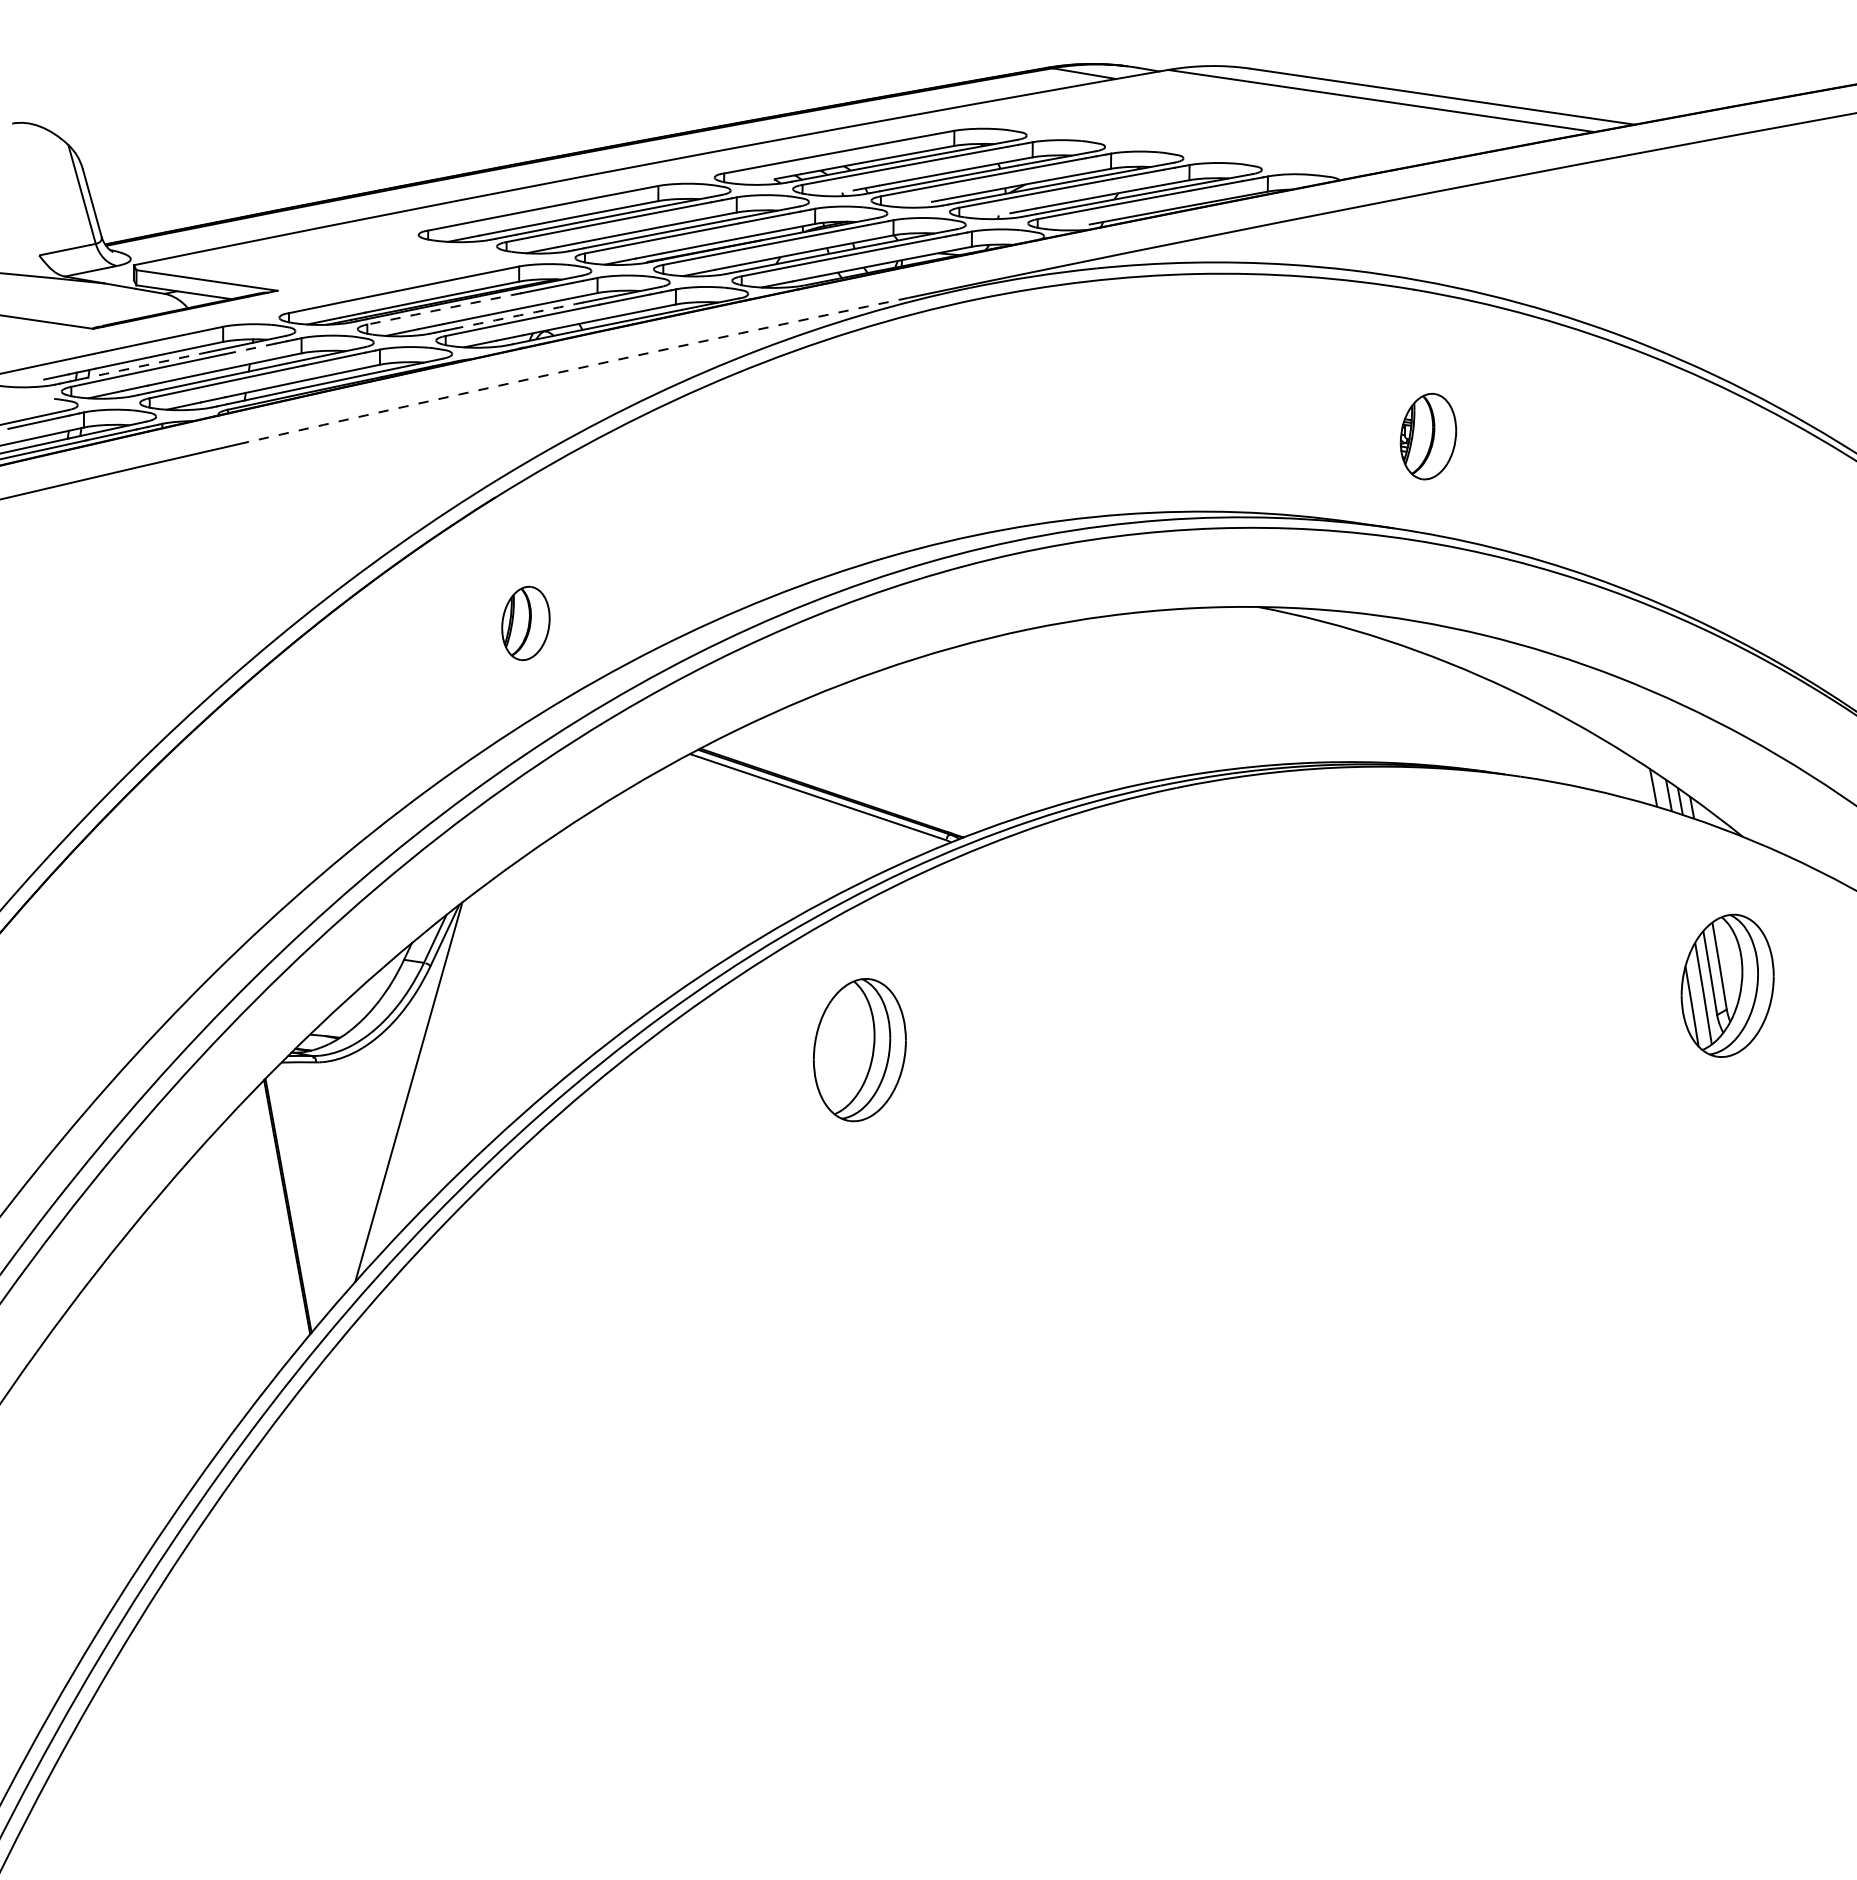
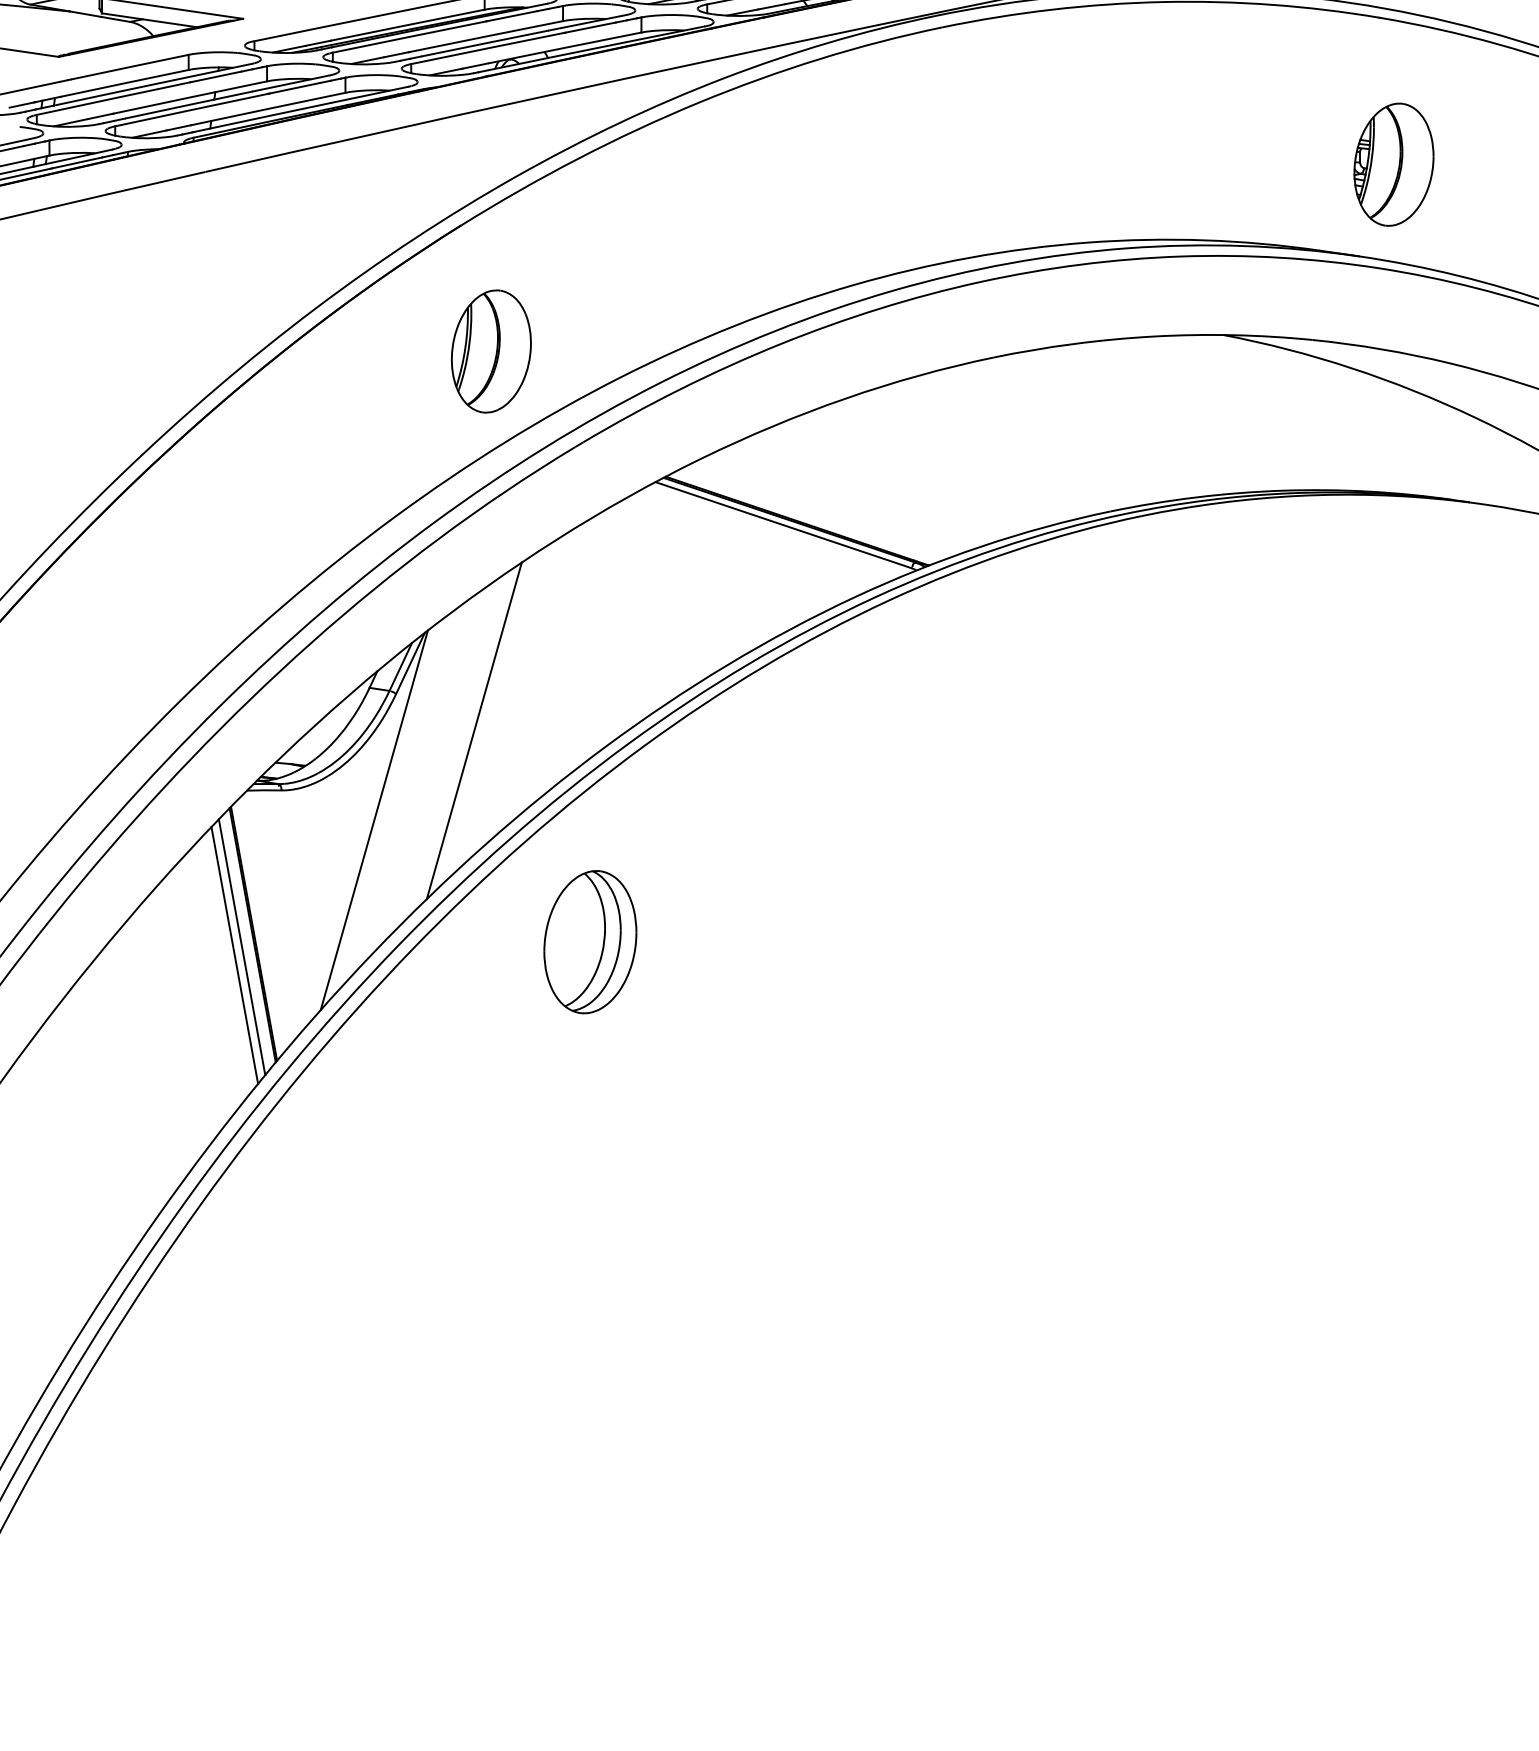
arc: (444, 308) -> (410, 36), dashed -> solid
arc: (519, 315) -> (485, 43), dashed -> solid
line: (250, 348) -> (216, 76), dashed -> solid
arc: (145, 365) -> (111, 93), dashed -> solid
arc: (574, 369) -> (540, 97), dashed -> solid
part: (1428, 436) -> (1394, 164), size x1.43
part: (525, 623) -> (491, 351), size x1.67
line: (508, 1002) -> (474, 730), added
part: (859, 1050) -> (590, 942), moved
line: (276, 1218) -> (242, 946), added
line: (268, 1227) -> (234, 955), added

